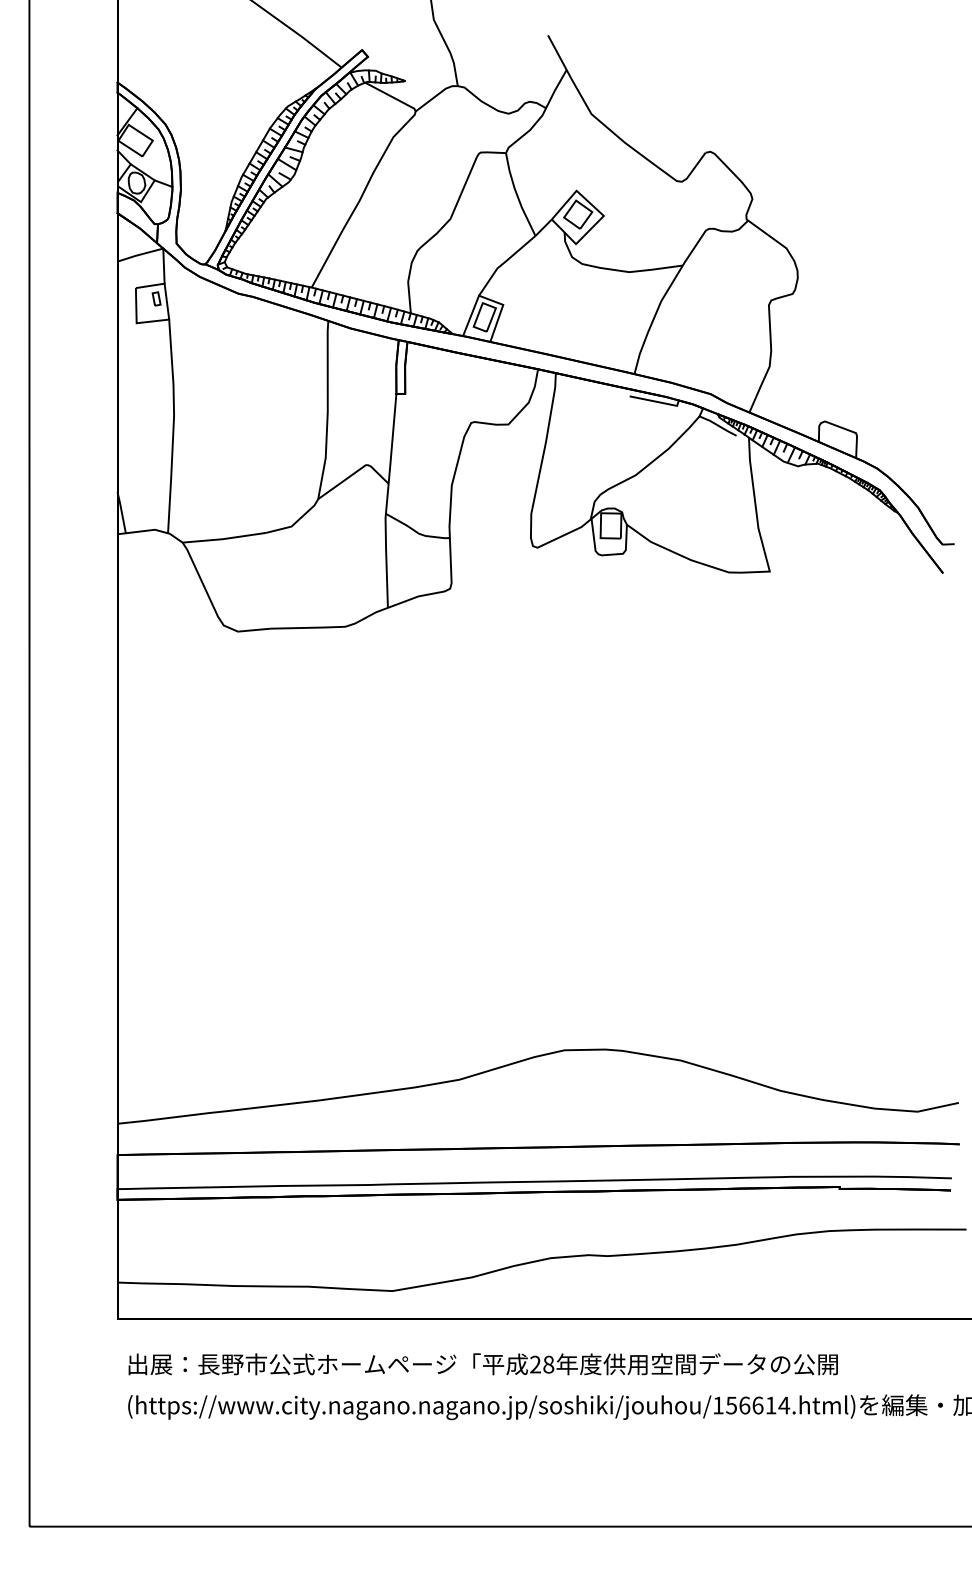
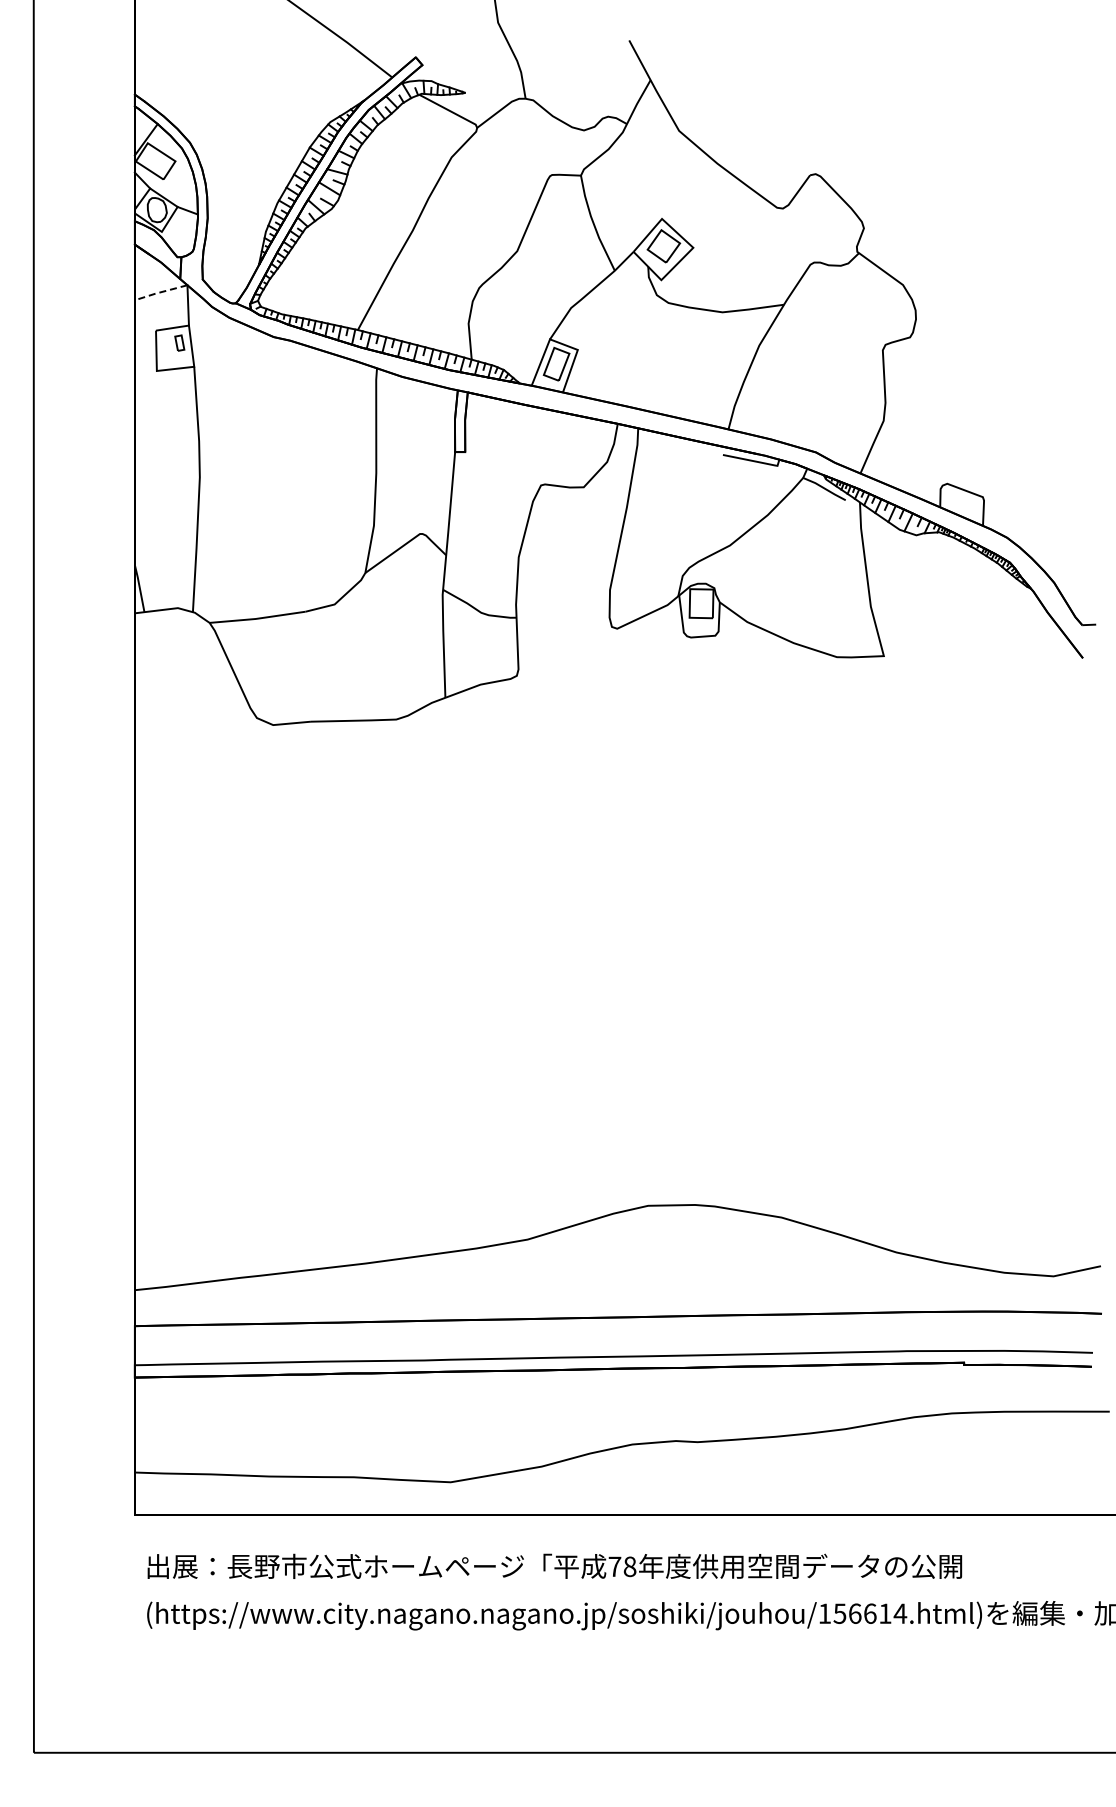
line: (139, 254) -> (160, 292), solid -> dashed
text: (535, 1364) -> (614, 1566), 28 -> 78

